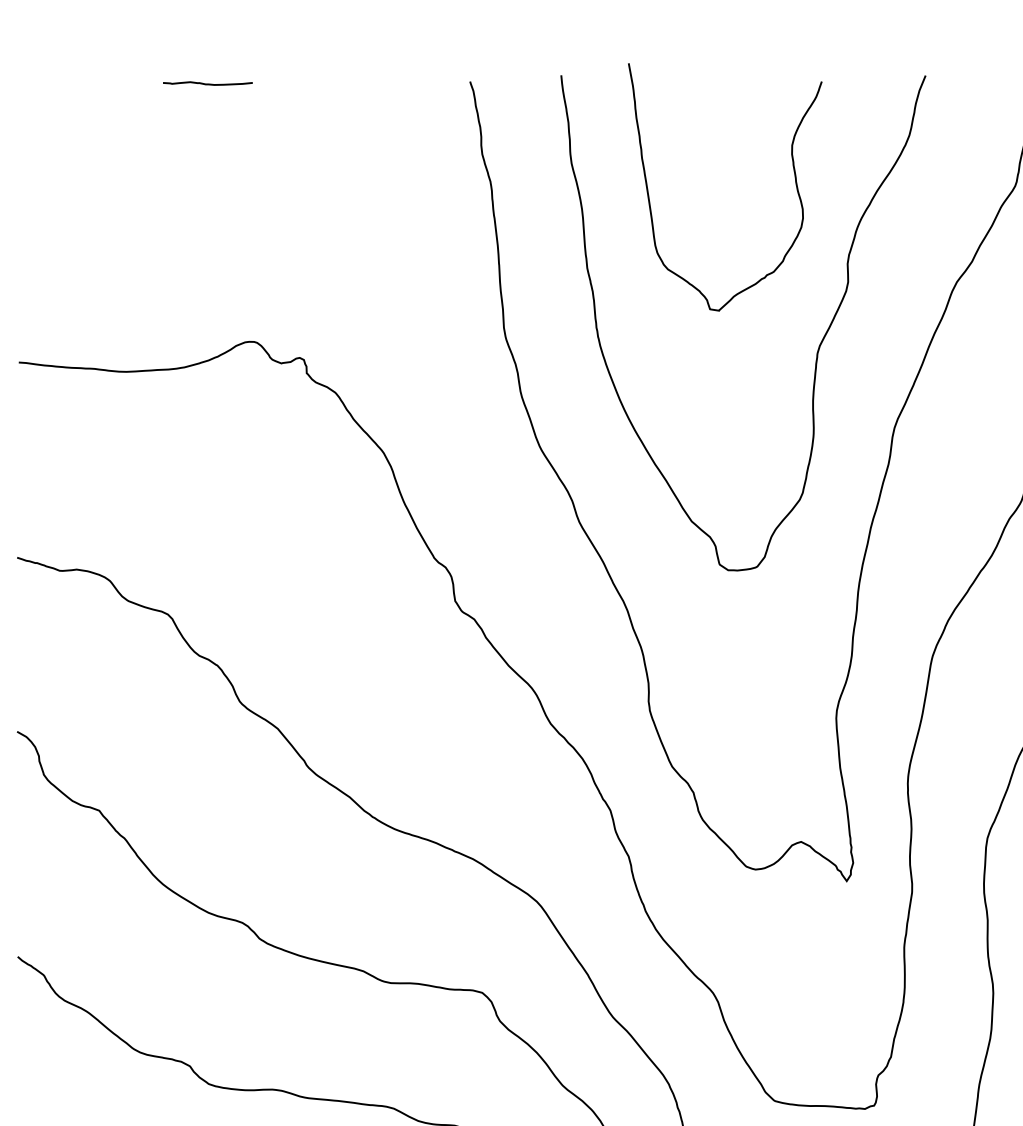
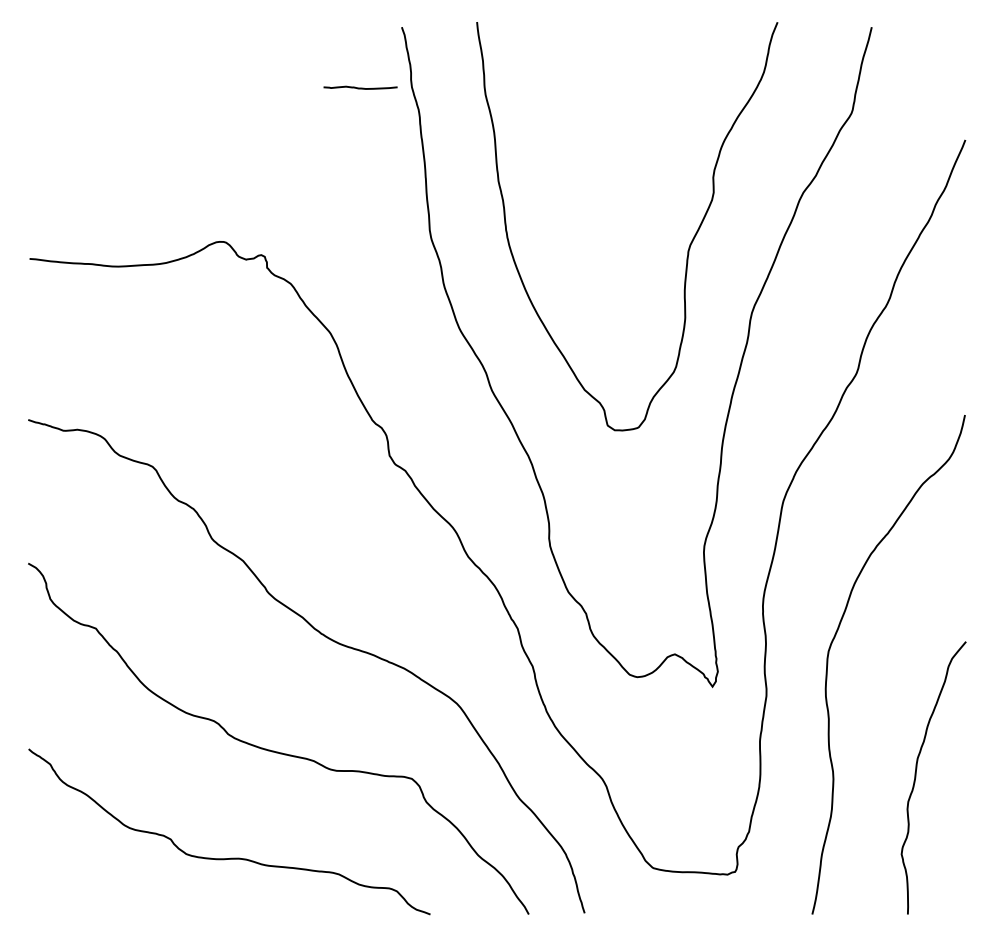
curve: (207, 83) -> (360, 87), moved
curve: (794, 181) -> (669, 109), removed

